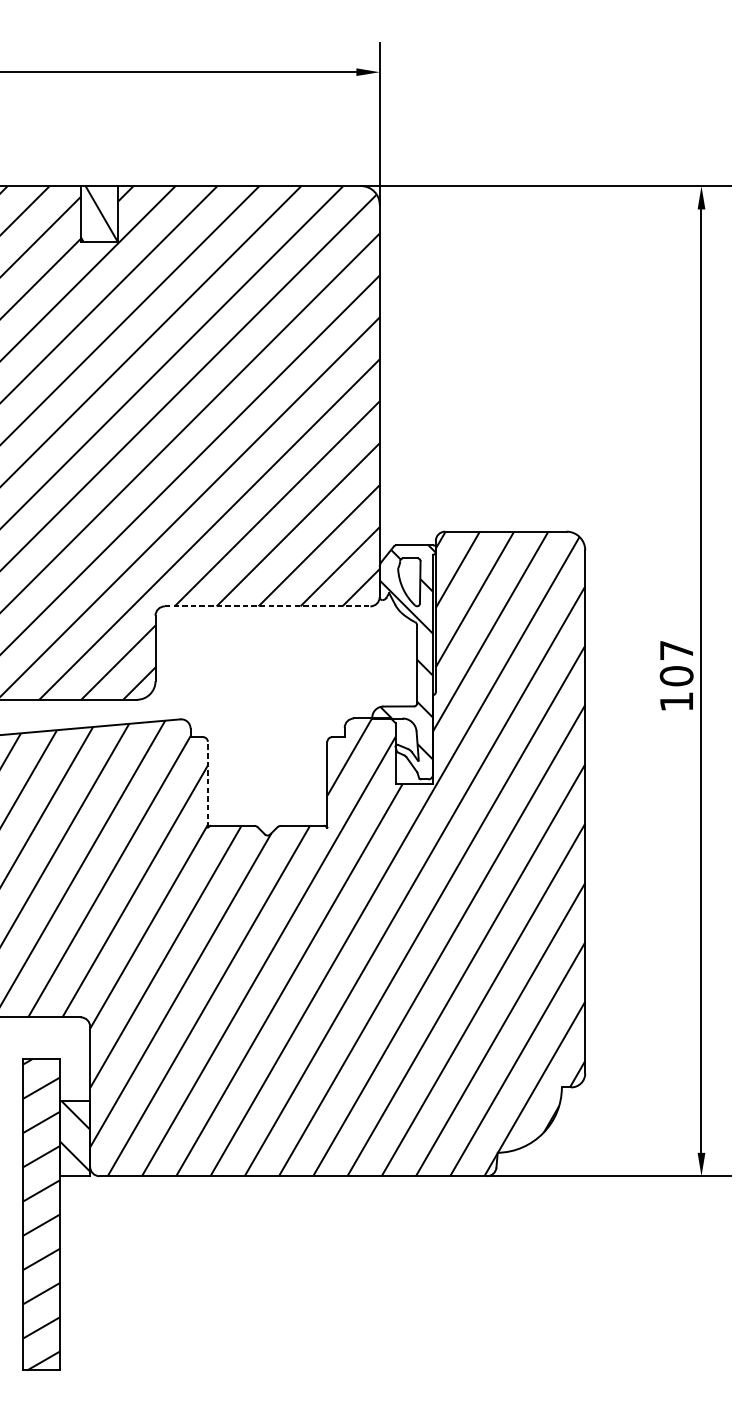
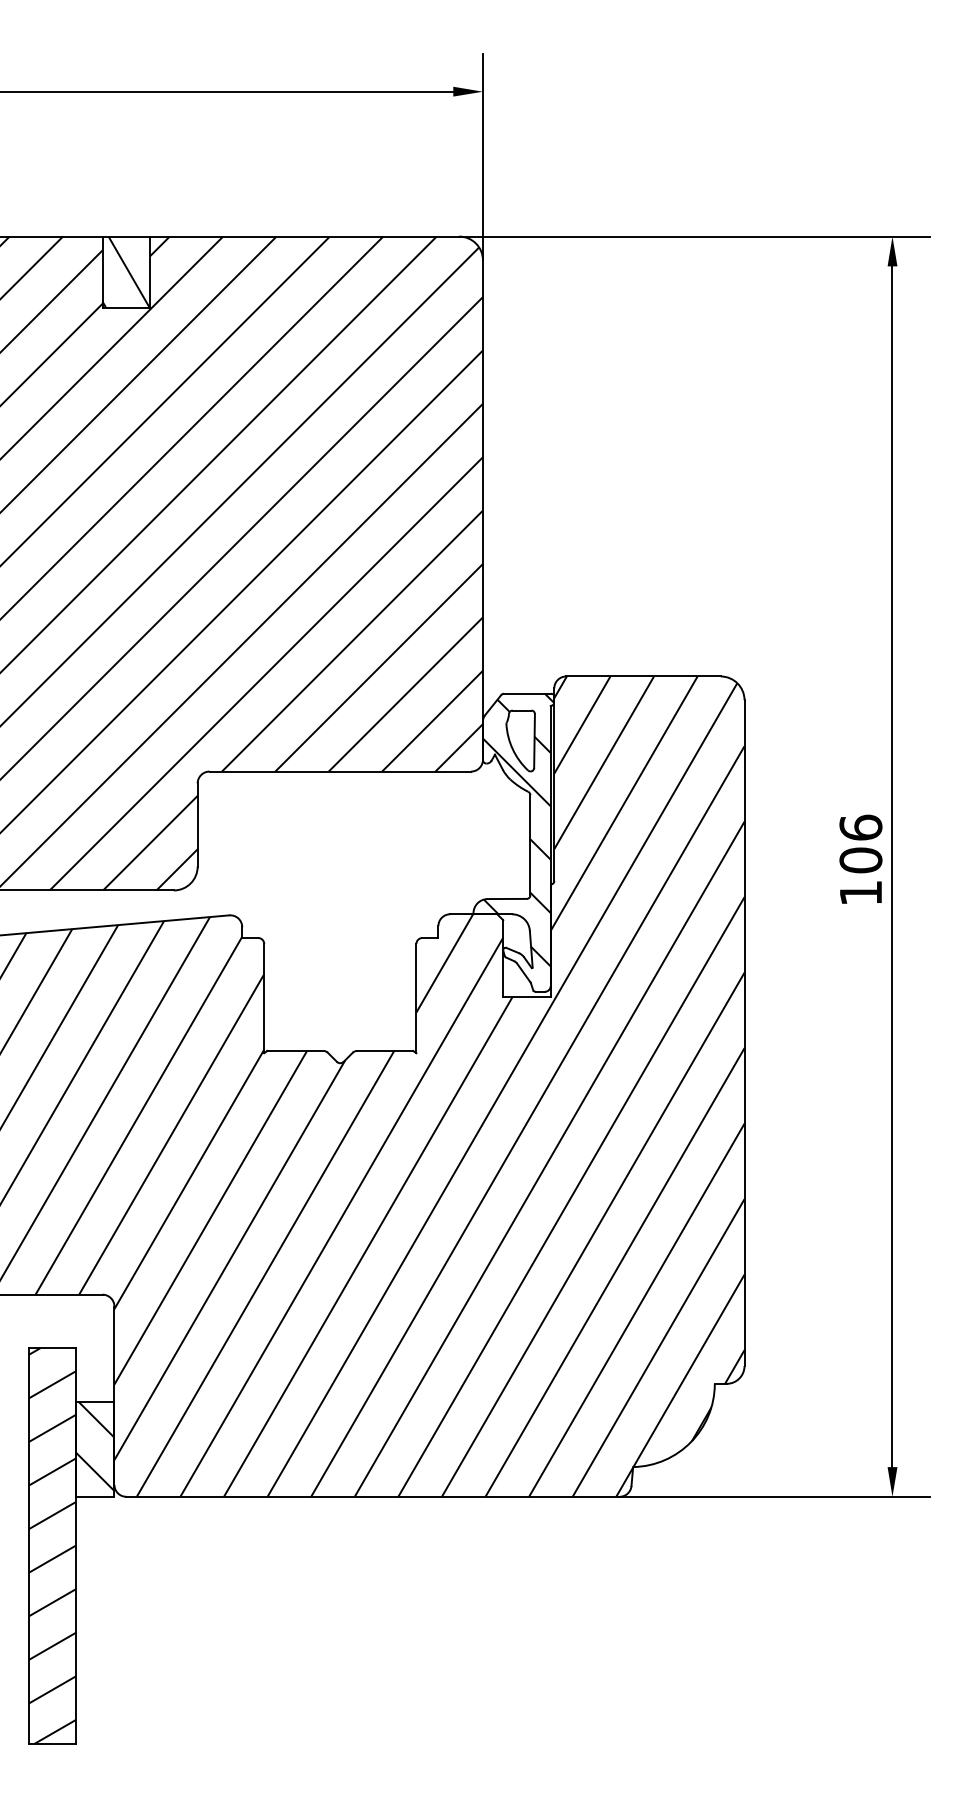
line: (267, 606) -> (340, 771), dashed -> solid
text: (676, 650) -> (860, 827), 107 -> 106
line: (208, 784) -> (264, 998), dashed -> solid

